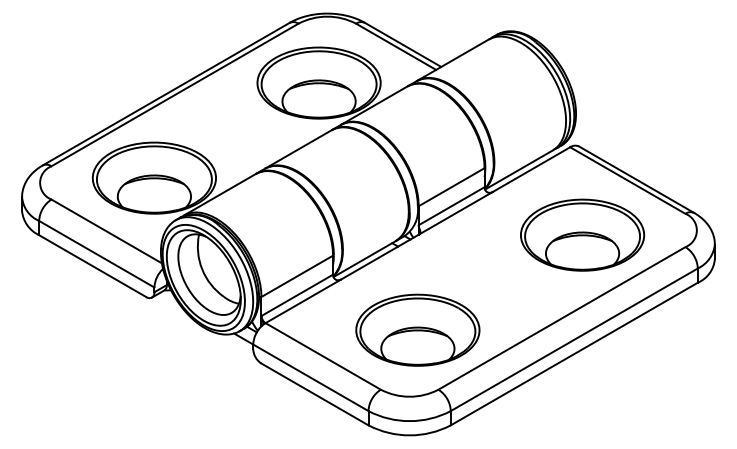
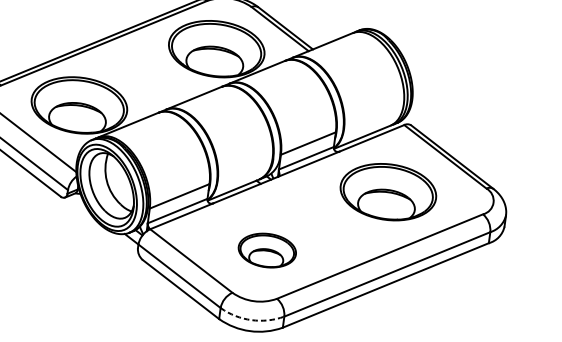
part: (582, 234) -> (388, 191), moved
part: (417, 329) -> (267, 250), size x0.6
arc: (409, 421) -> (251, 320), solid -> dashed

